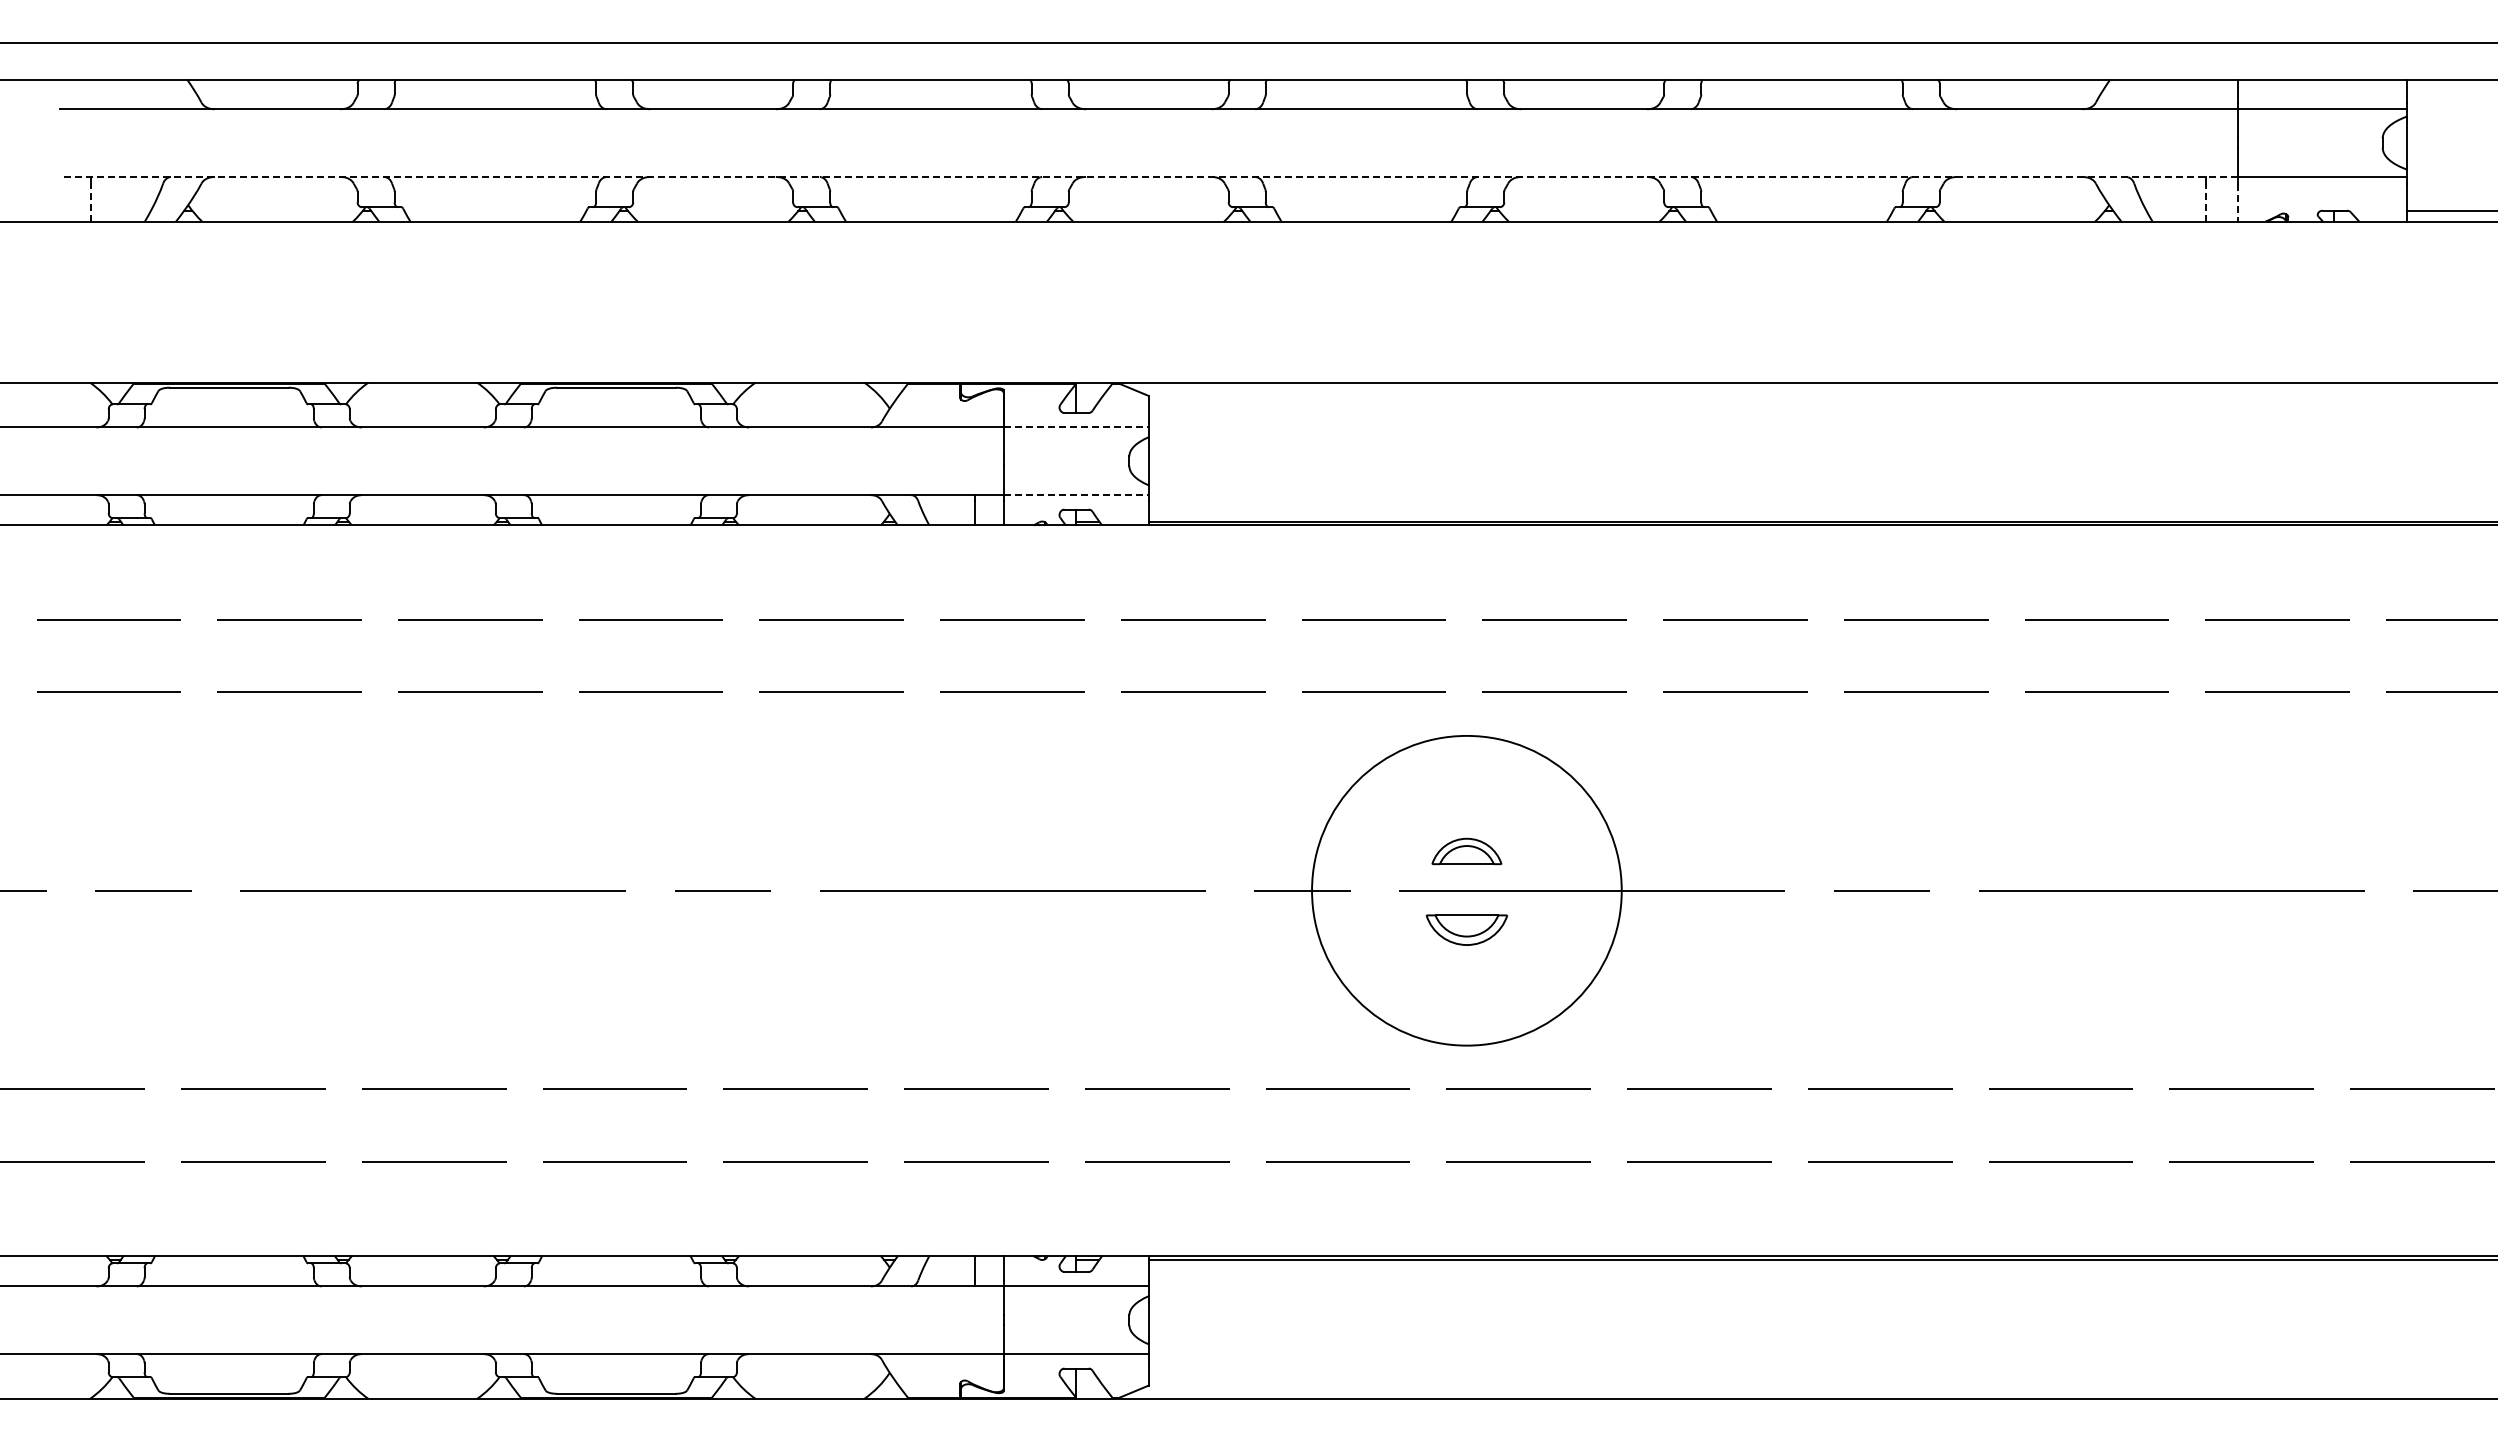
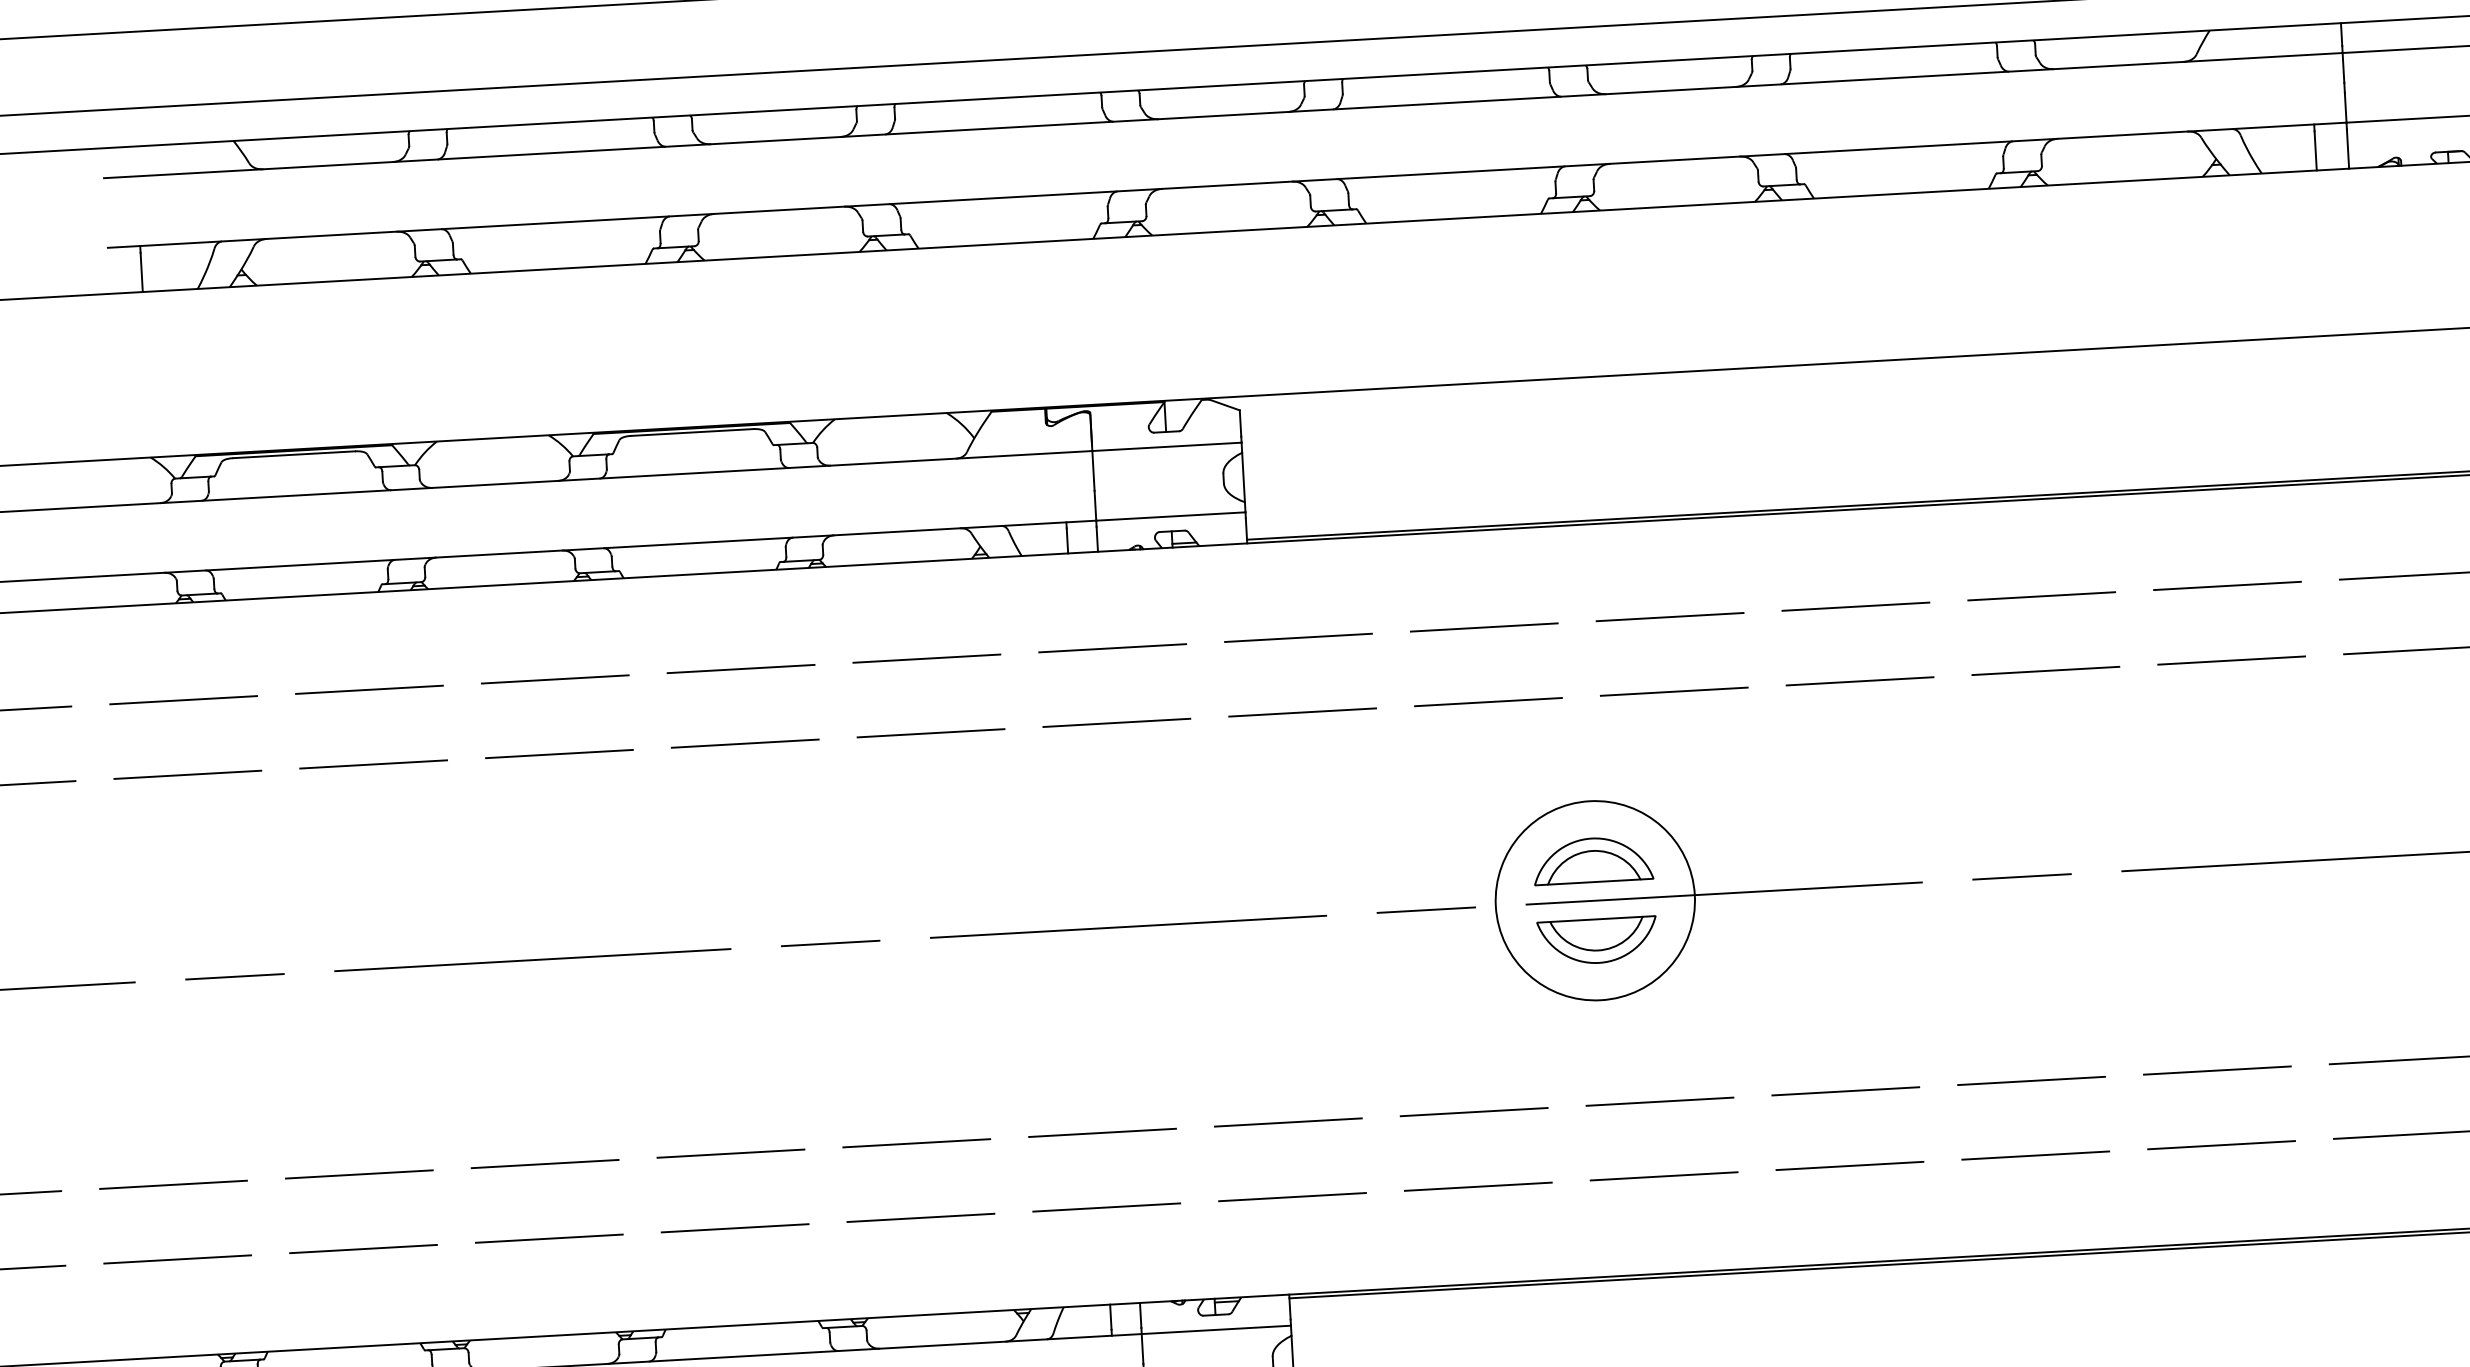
line: (1148, 176) -> (1226, 184), dashed -> solid
line: (91, 202) -> (141, 272), dashed -> solid
line: (2206, 202) -> (2316, 150), dashed -> solid
line: (2237, 203) -> (2348, 149), dashed -> solid
line: (1076, 427) -> (1167, 446), dashed -> solid
line: (1076, 495) -> (1171, 516), dashed -> solid
part: (1466, 851) -> (1592, 860), size x1.67
circle: (1466, 890) -> (1594, 900), size x0.62
part: (1466, 930) -> (1597, 941), size x1.43

